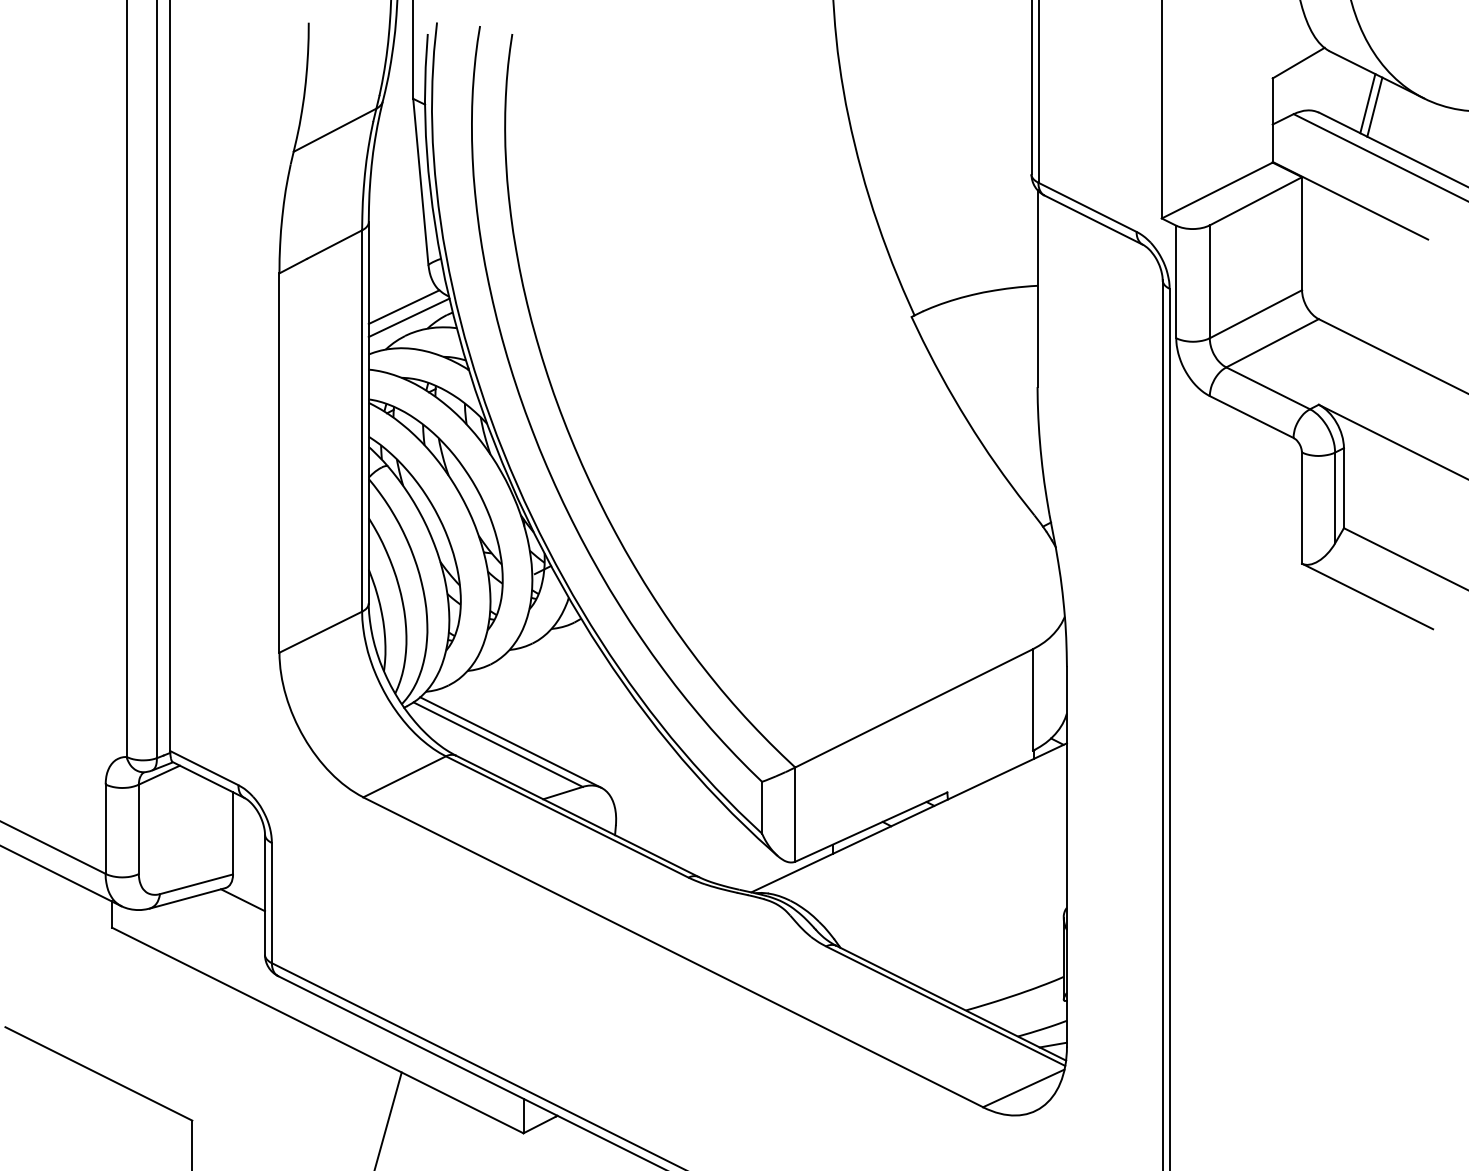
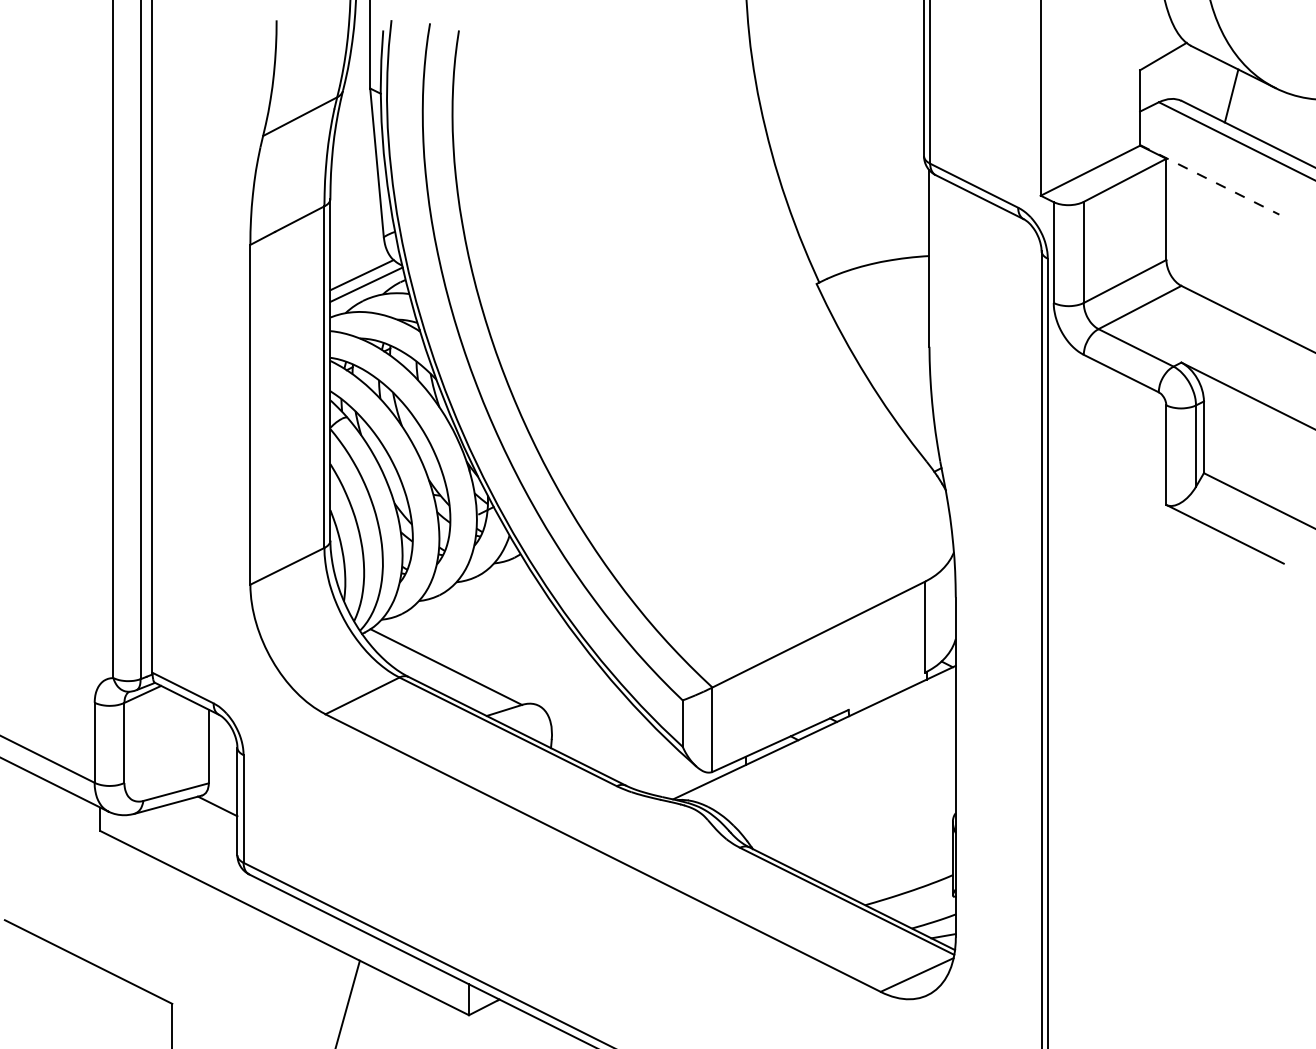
line: (1367, 103) -> (1225, 92), removed
line: (1350, 200) -> (1209, 179), solid -> dashed
line: (510, 742) -> (457, 665), removed

